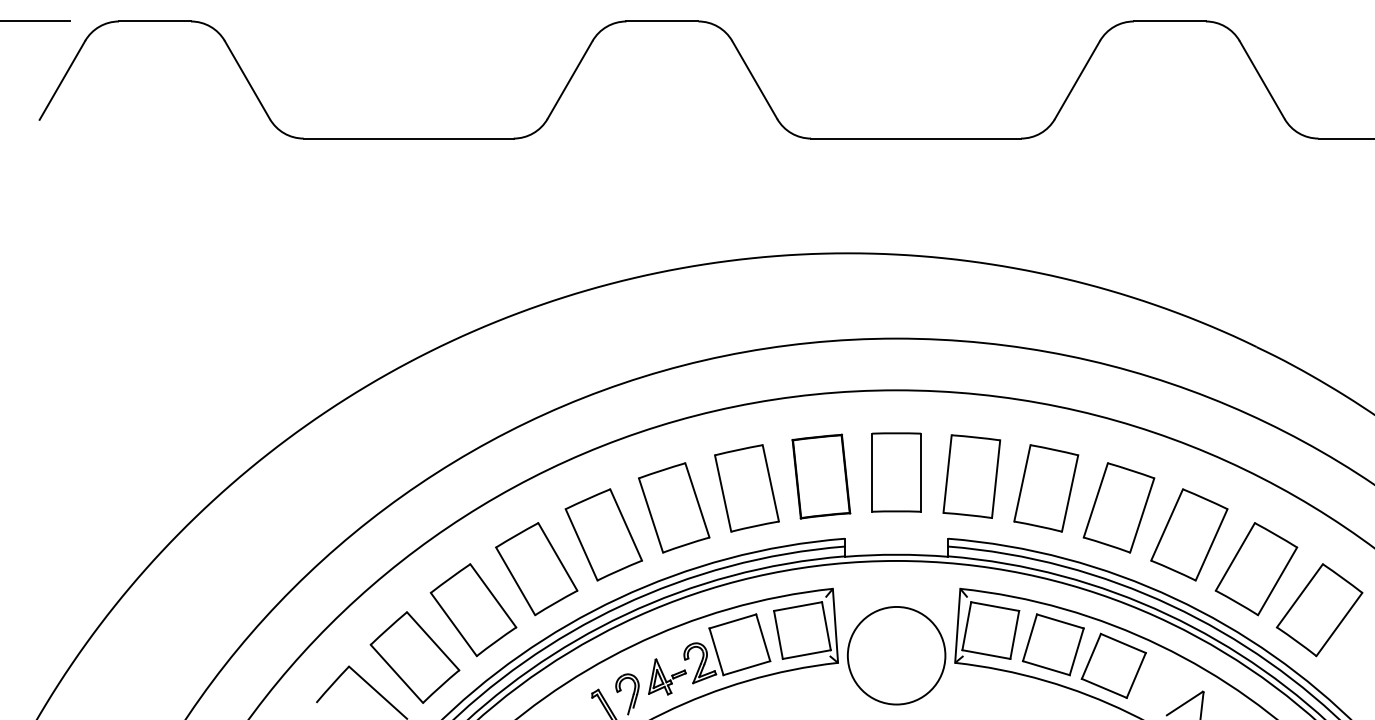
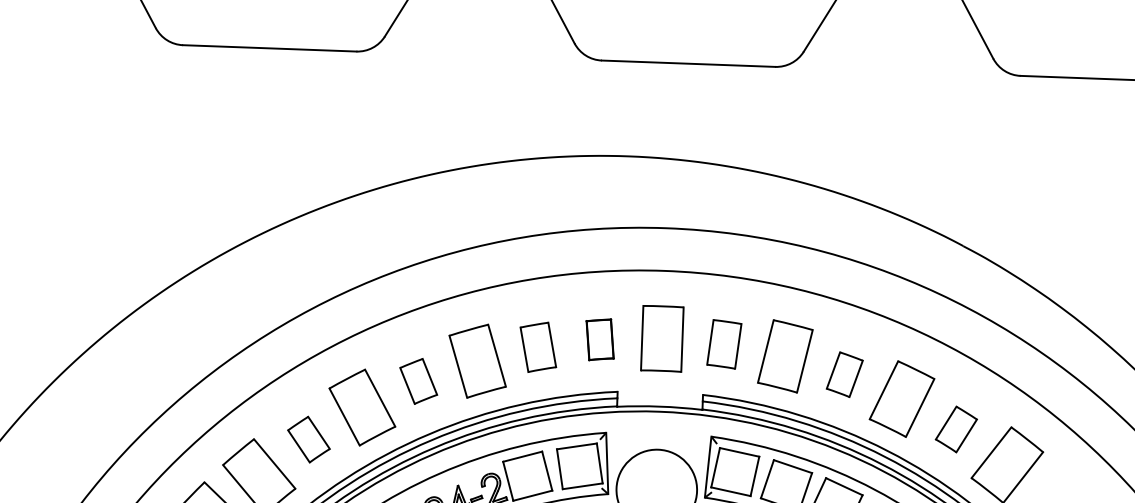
part: (821, 476) -> (600, 339), size x0.6
part: (971, 476) -> (724, 344), size x0.7
part: (746, 488) -> (537, 347), size x0.7
part: (1118, 507) -> (844, 374), size x0.6
part: (603, 534) -> (418, 381), size x0.6
part: (1256, 569) -> (956, 429), size x0.6
part: (473, 610) -> (308, 439), size x0.6

